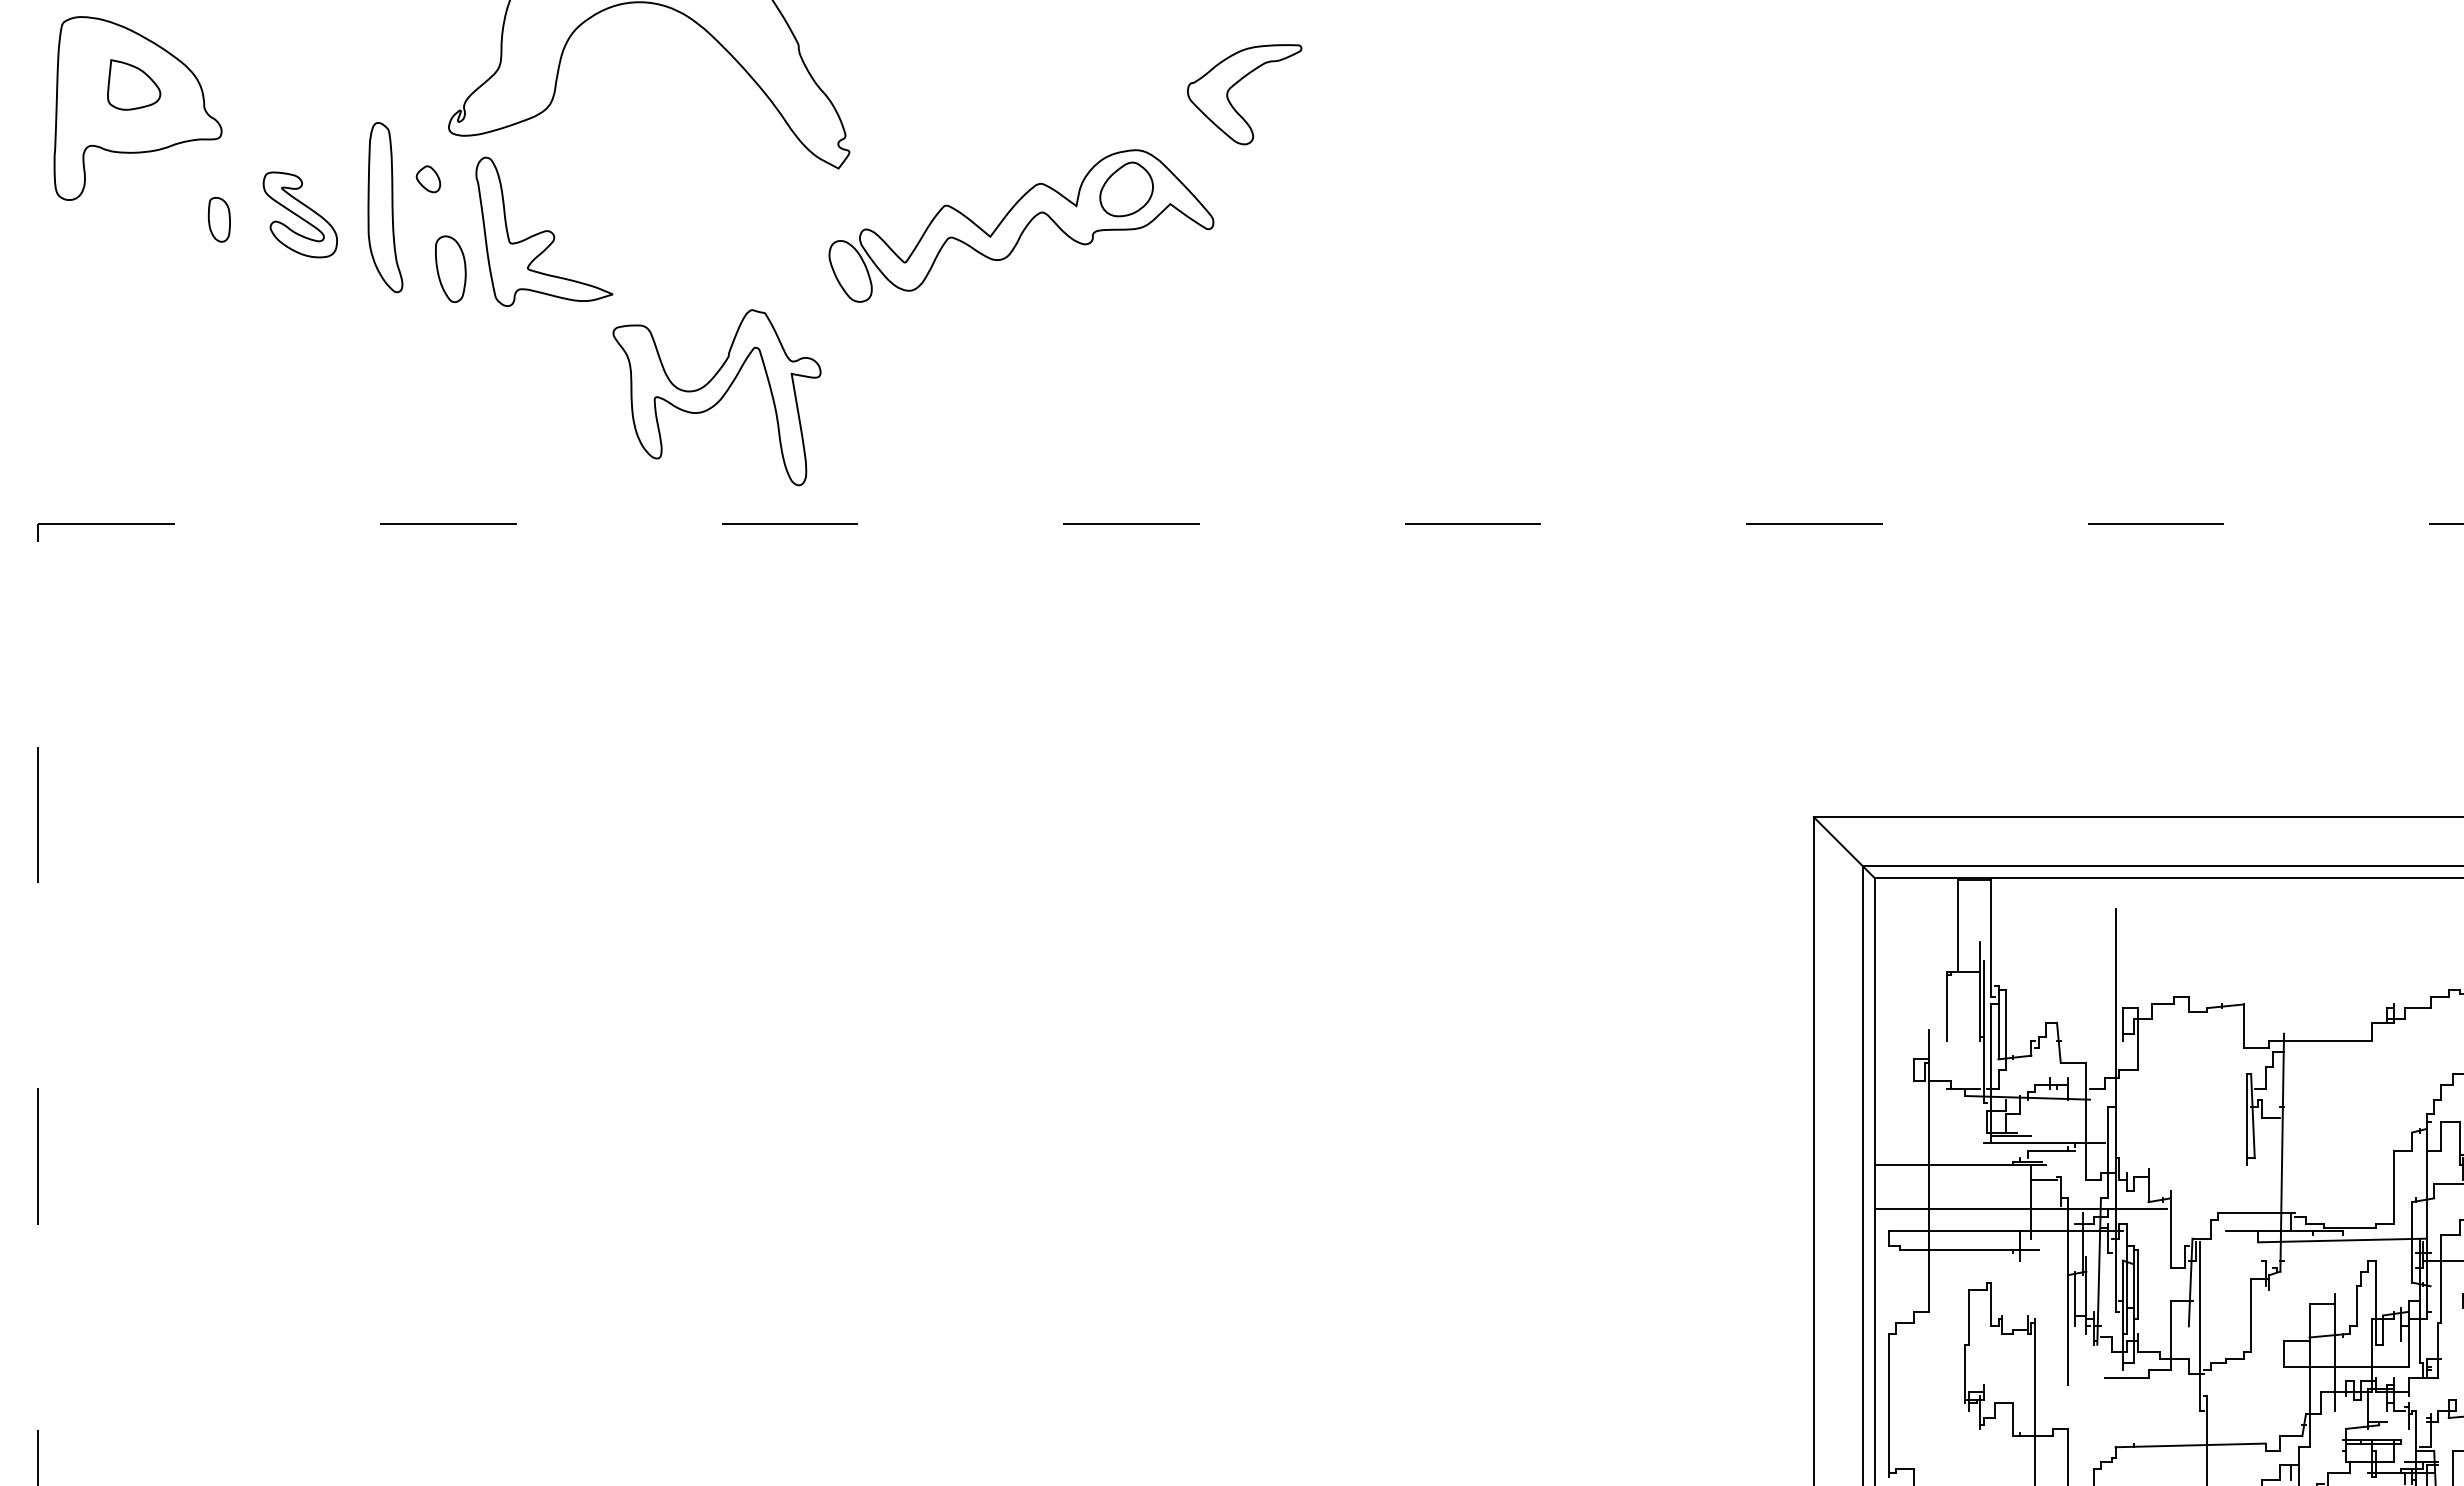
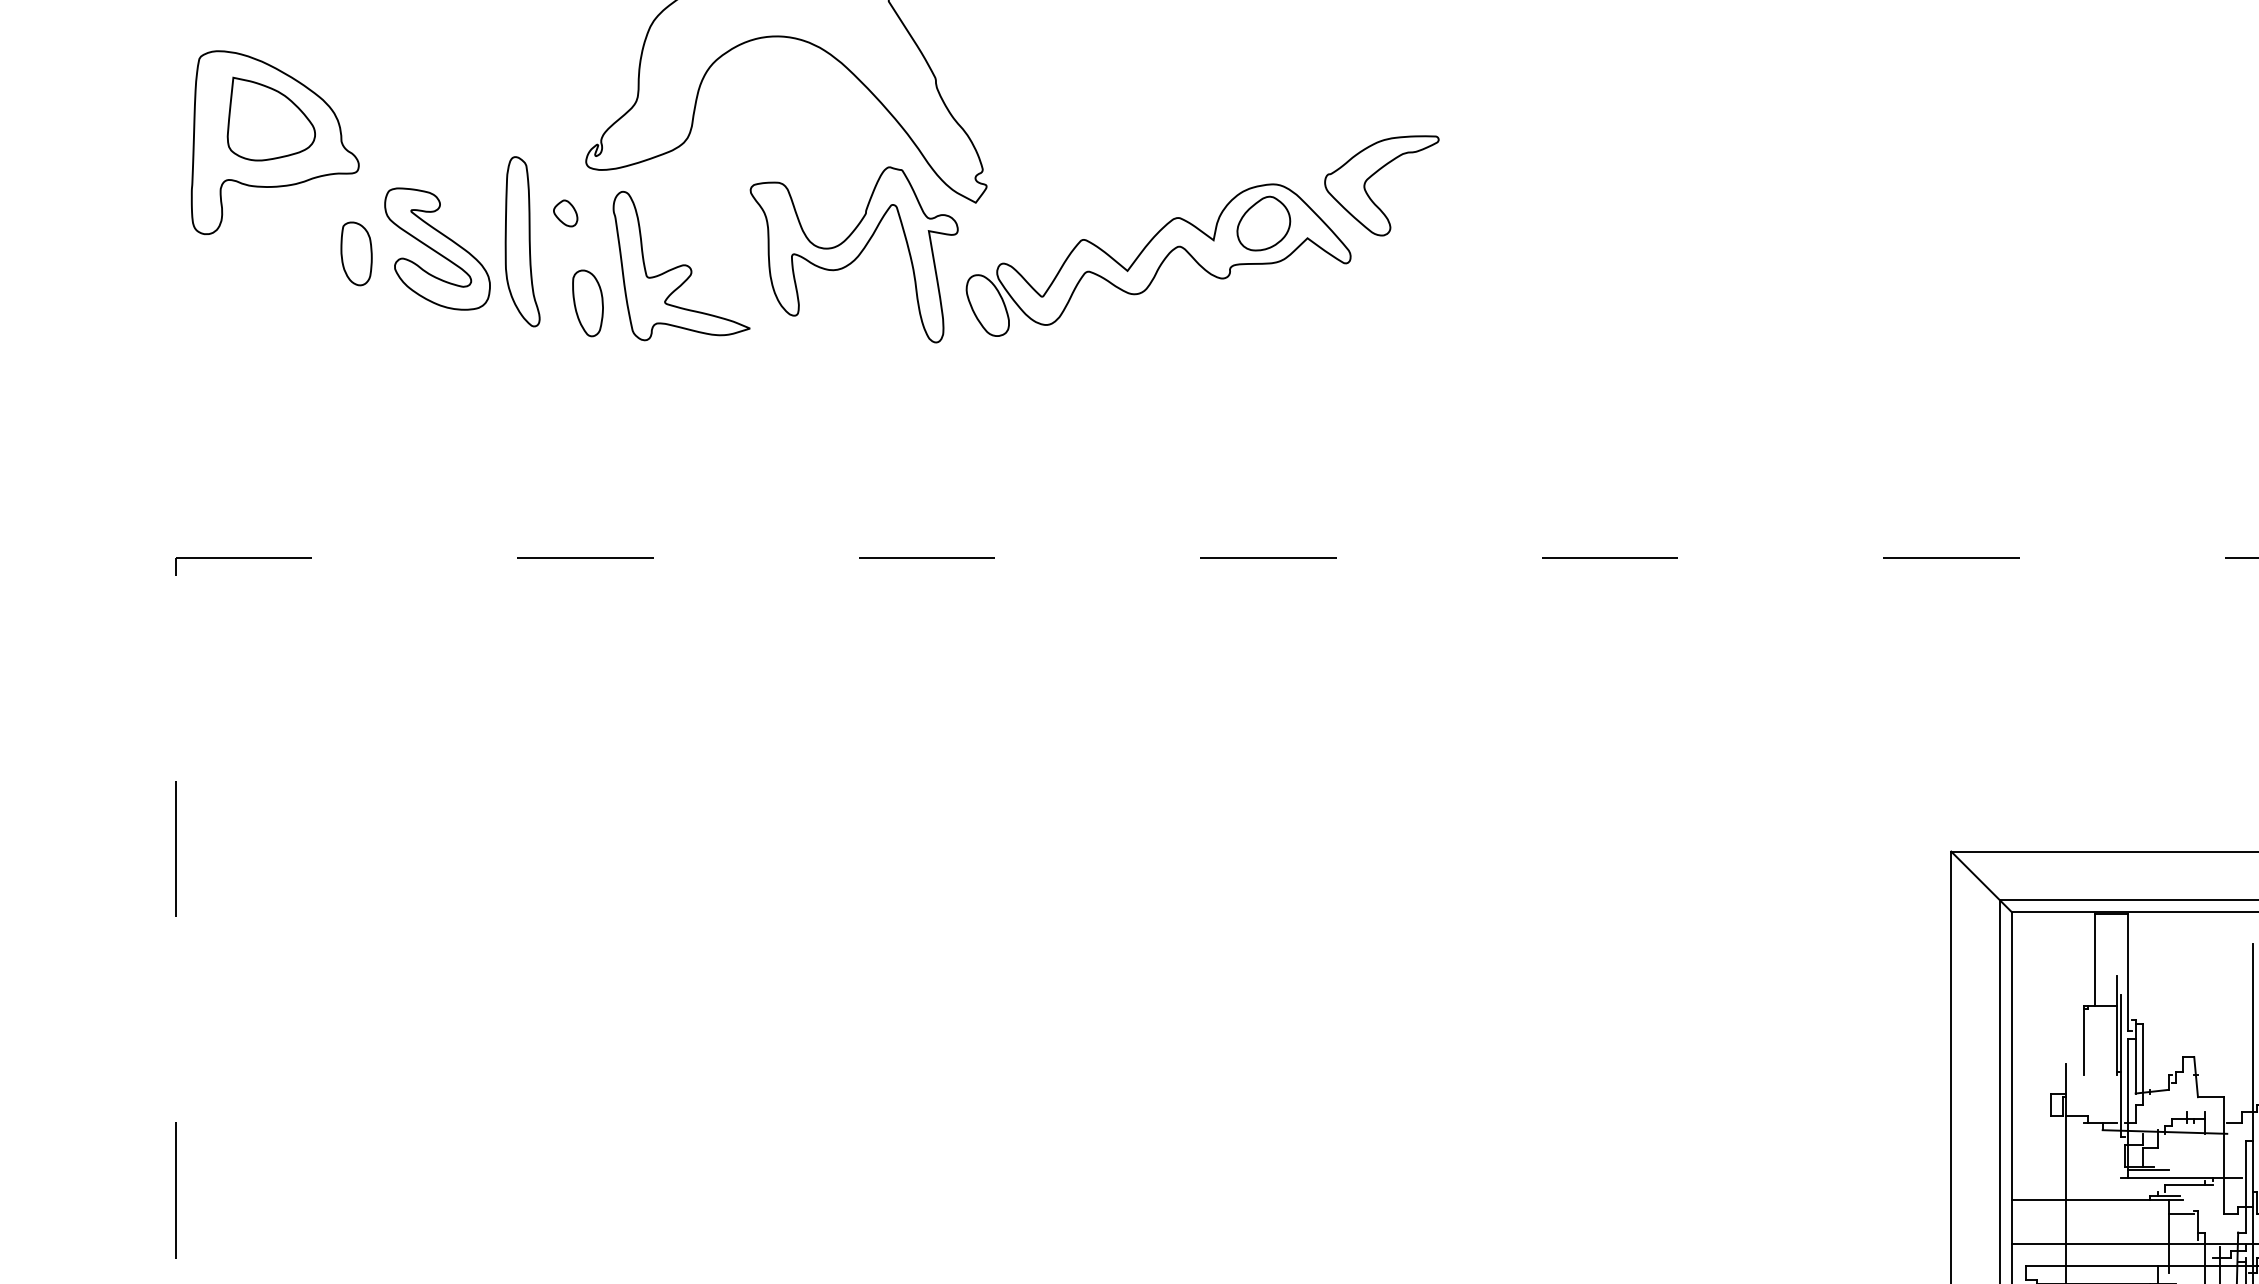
part: (133, 84) -> (270, 118), size x1.67
part: (1236, 84) -> (1373, 175), moved
part: (300, 214) -> (437, 248), size x1.43
part: (219, 219) -> (356, 253), size x1.43
part: (716, 397) -> (853, 254), moved

